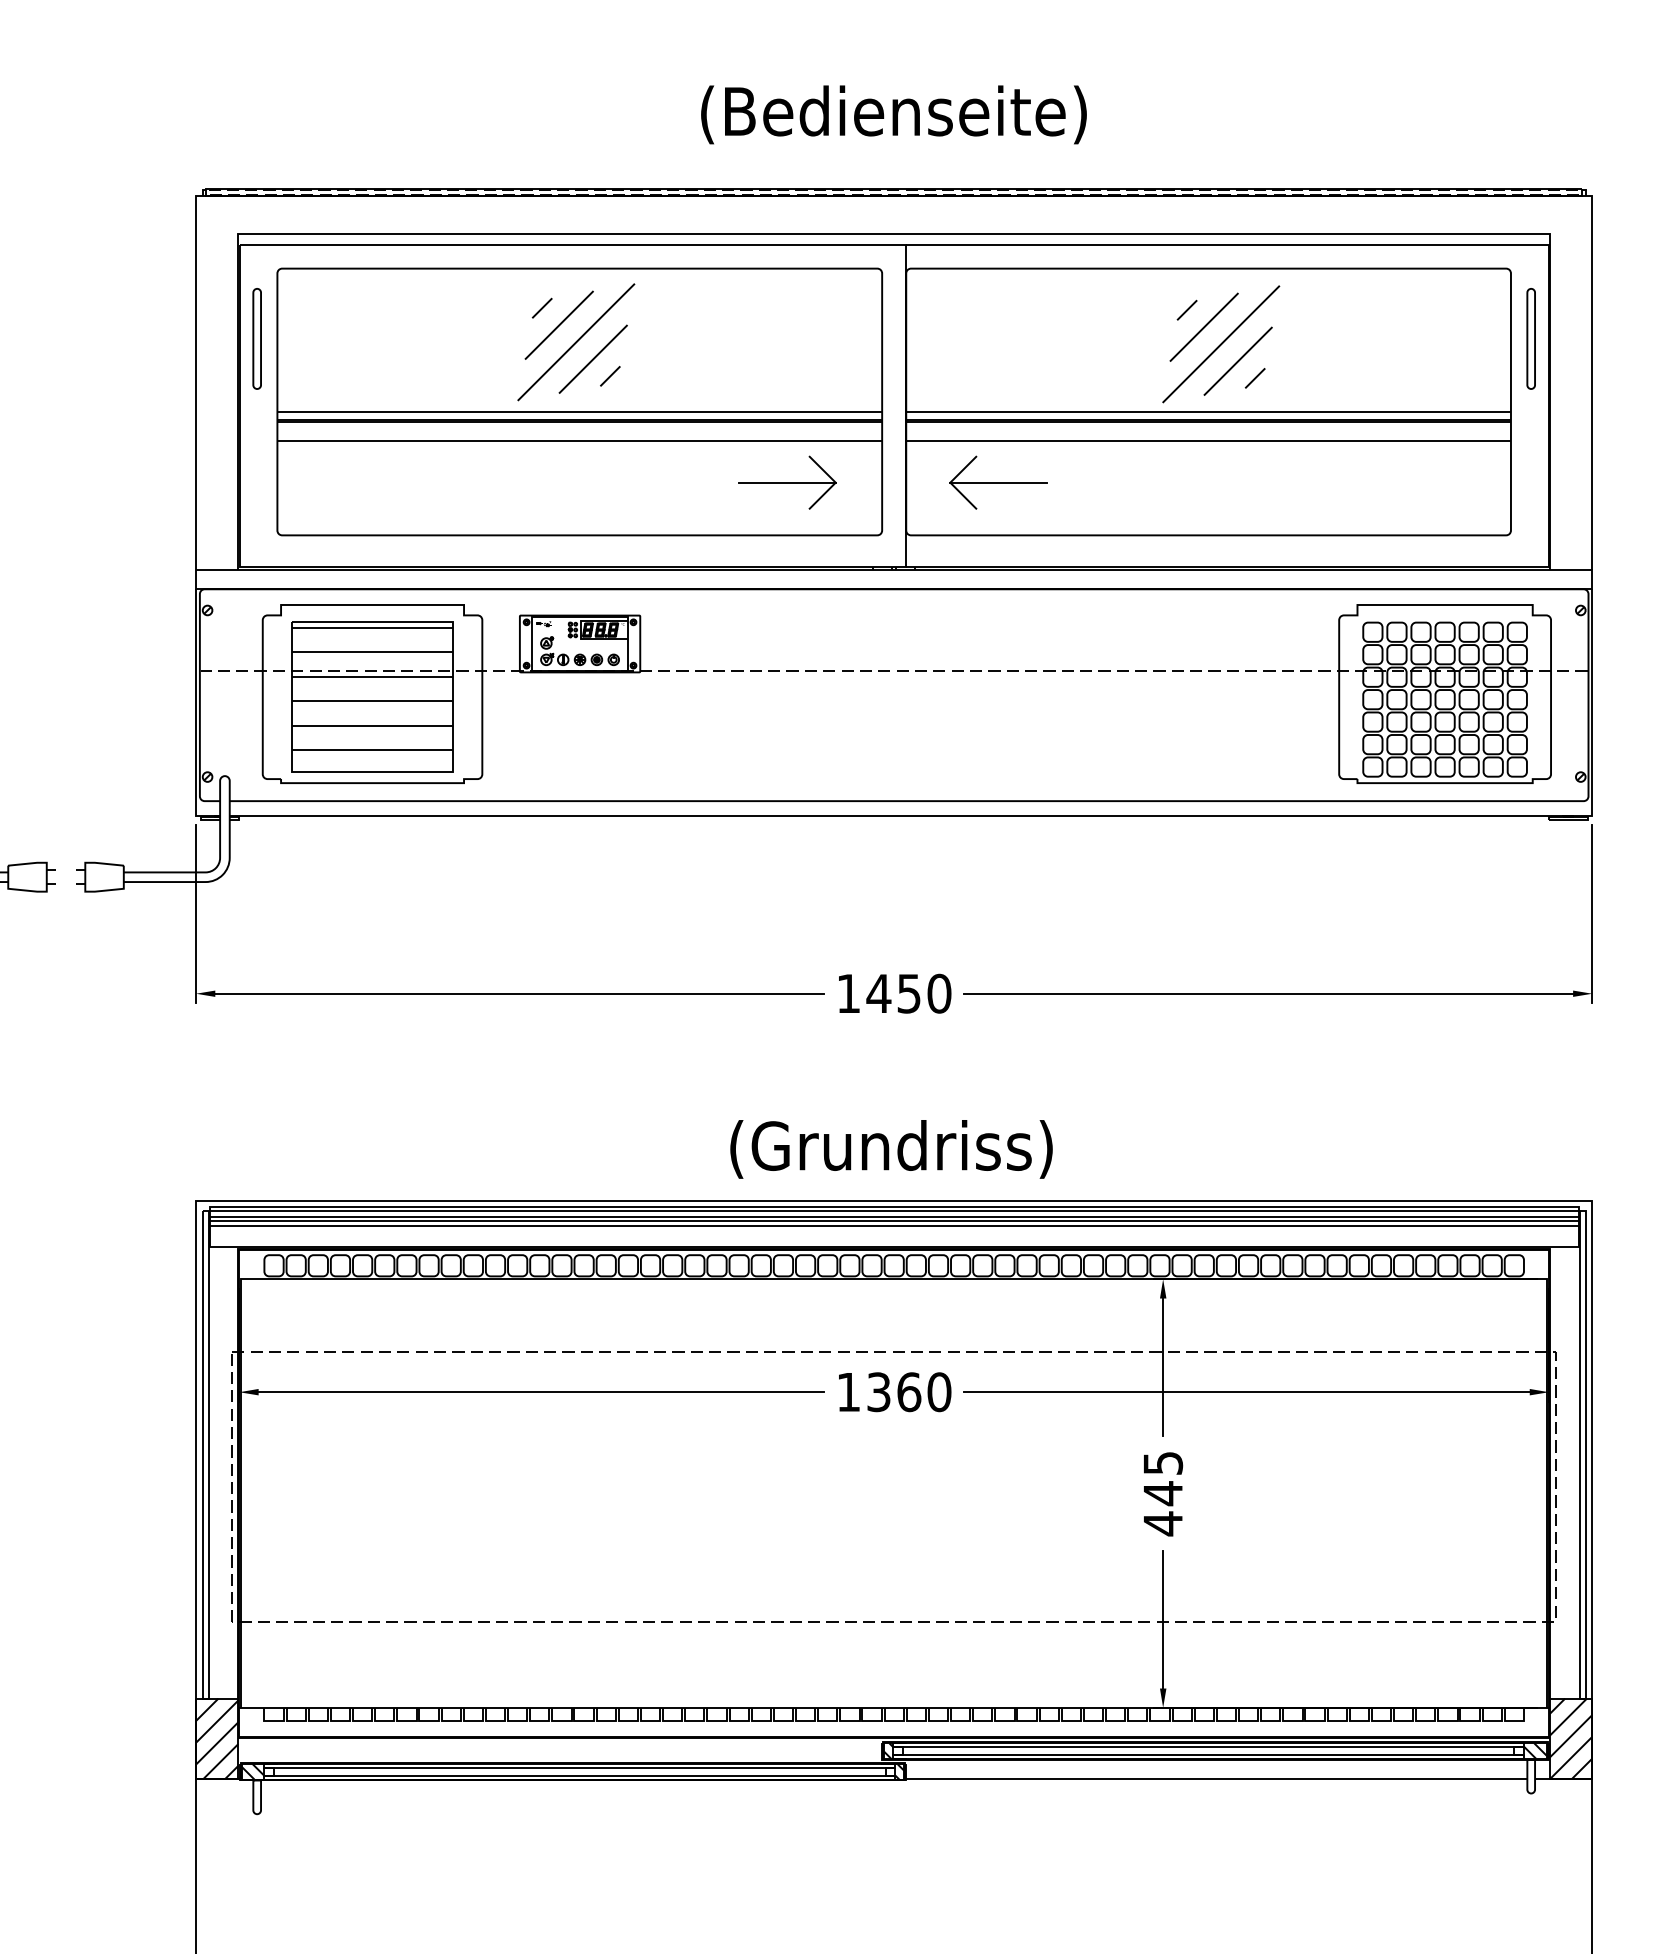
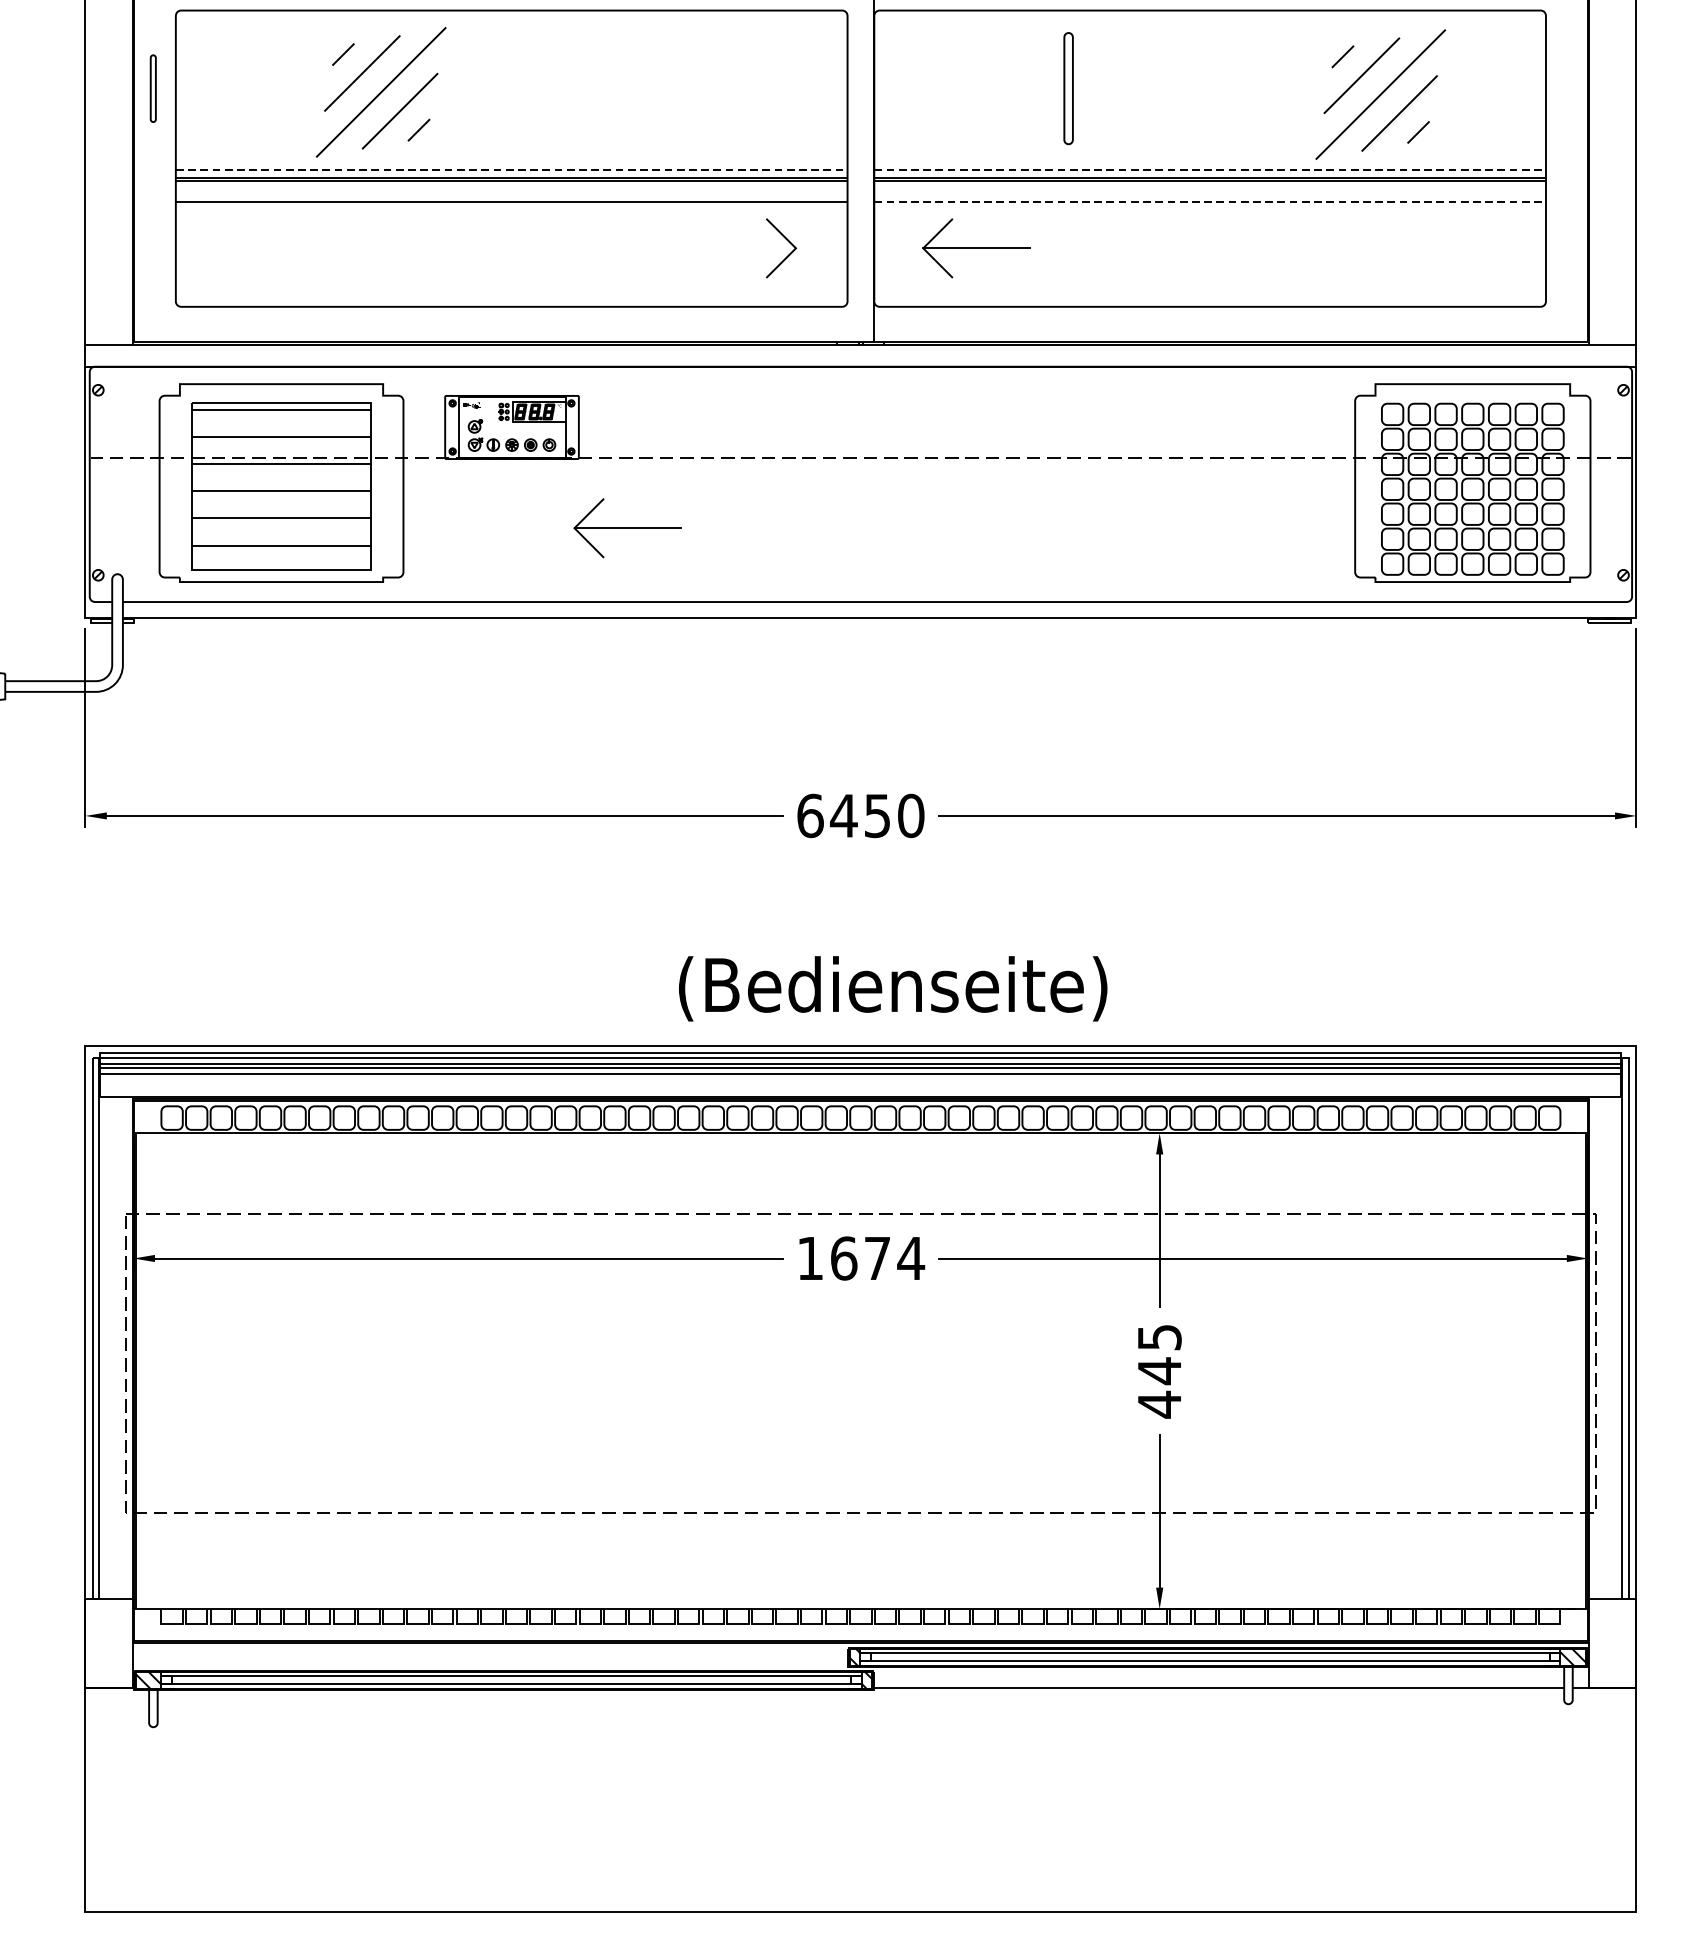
part: (256, 338) -> (152, 88), size x0.6
part: (1530, 338) -> (1067, 88), moved
part: (576, 342) -> (381, 92), moved
part: (1221, 344) -> (1381, 94), moved
line: (580, 412) -> (512, 170), solid -> dashed
line: (1209, 412) -> (1211, 170), solid -> dashed
line: (1209, 441) -> (1211, 202), solid -> dashed
line: (787, 482) -> (742, 248), removed
part: (684, 734) -> (628, 527), added
text: (848, 993) -> (810, 815), 1450 -> 6450
text: (933, 1149) -> (904, 988), (Grundriss) -> (Bedienseite)
text: (909, 1392) -> (877, 1258), 1360 -> 1674
hatch: (217, 1738) -> (109, 1643), removed
hatch: (1570, 1738) -> (1612, 1643), removed

